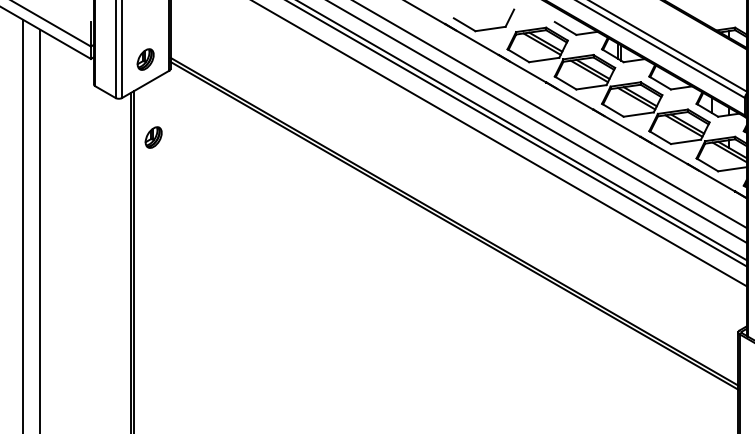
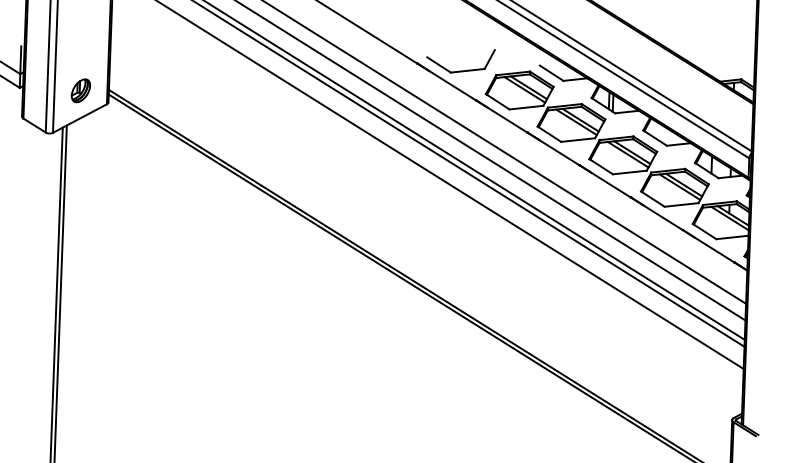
part: (153, 137) -> (86, 178), removed

